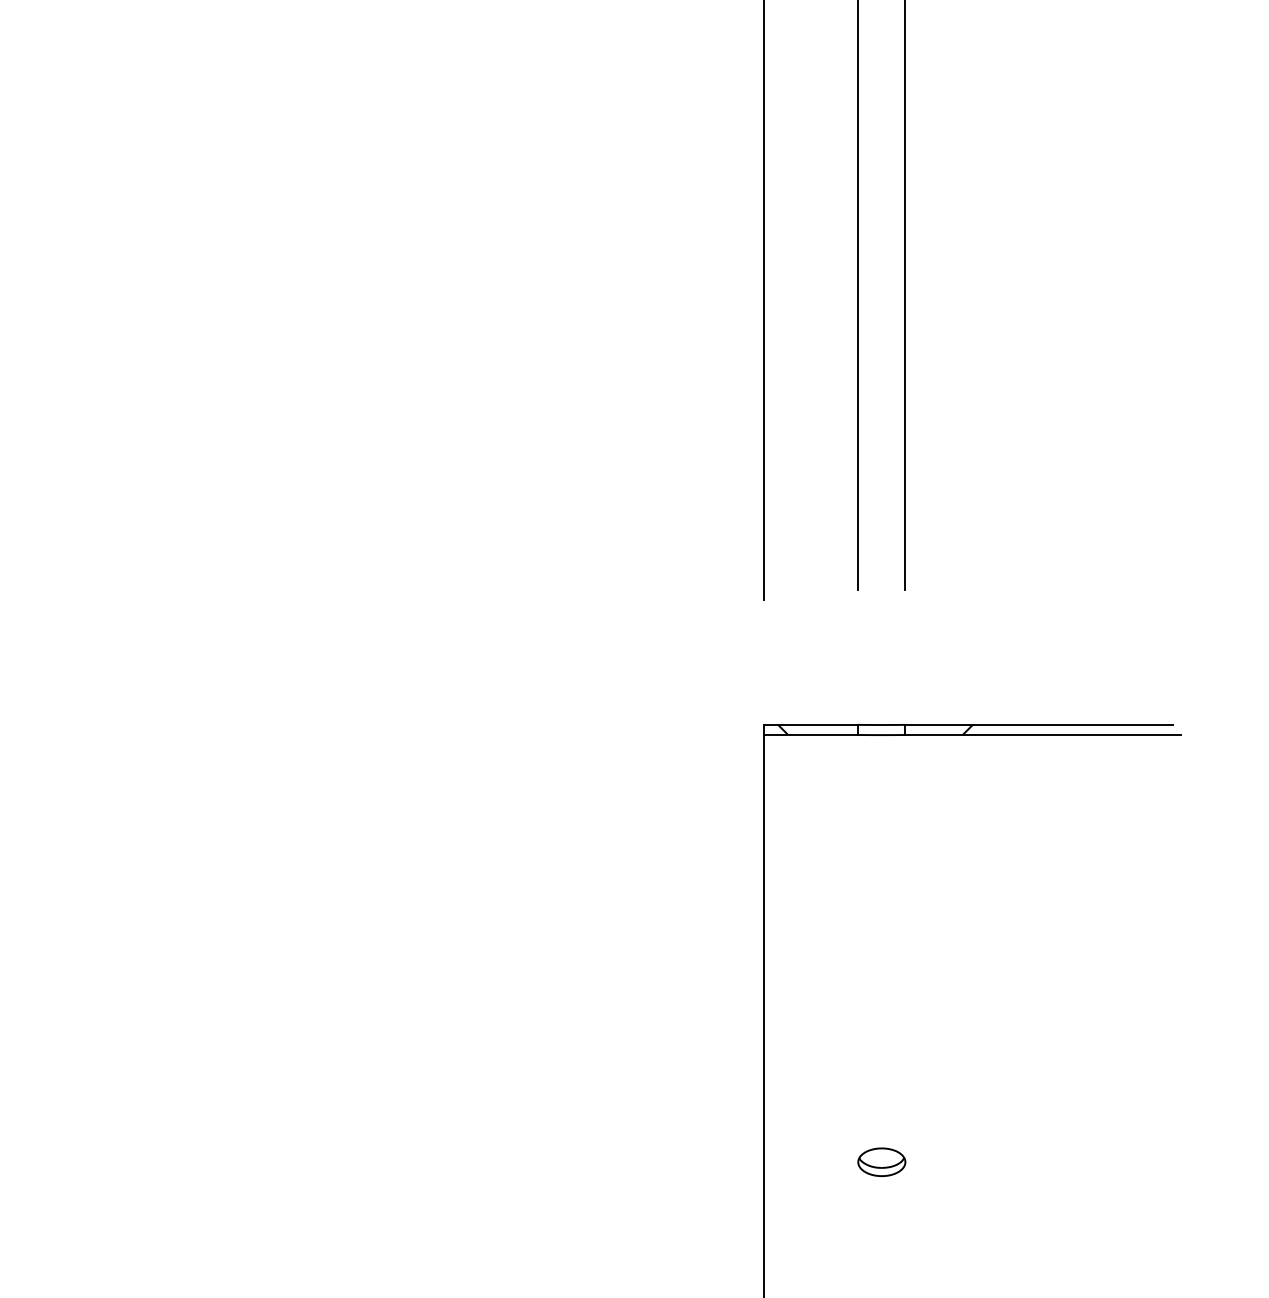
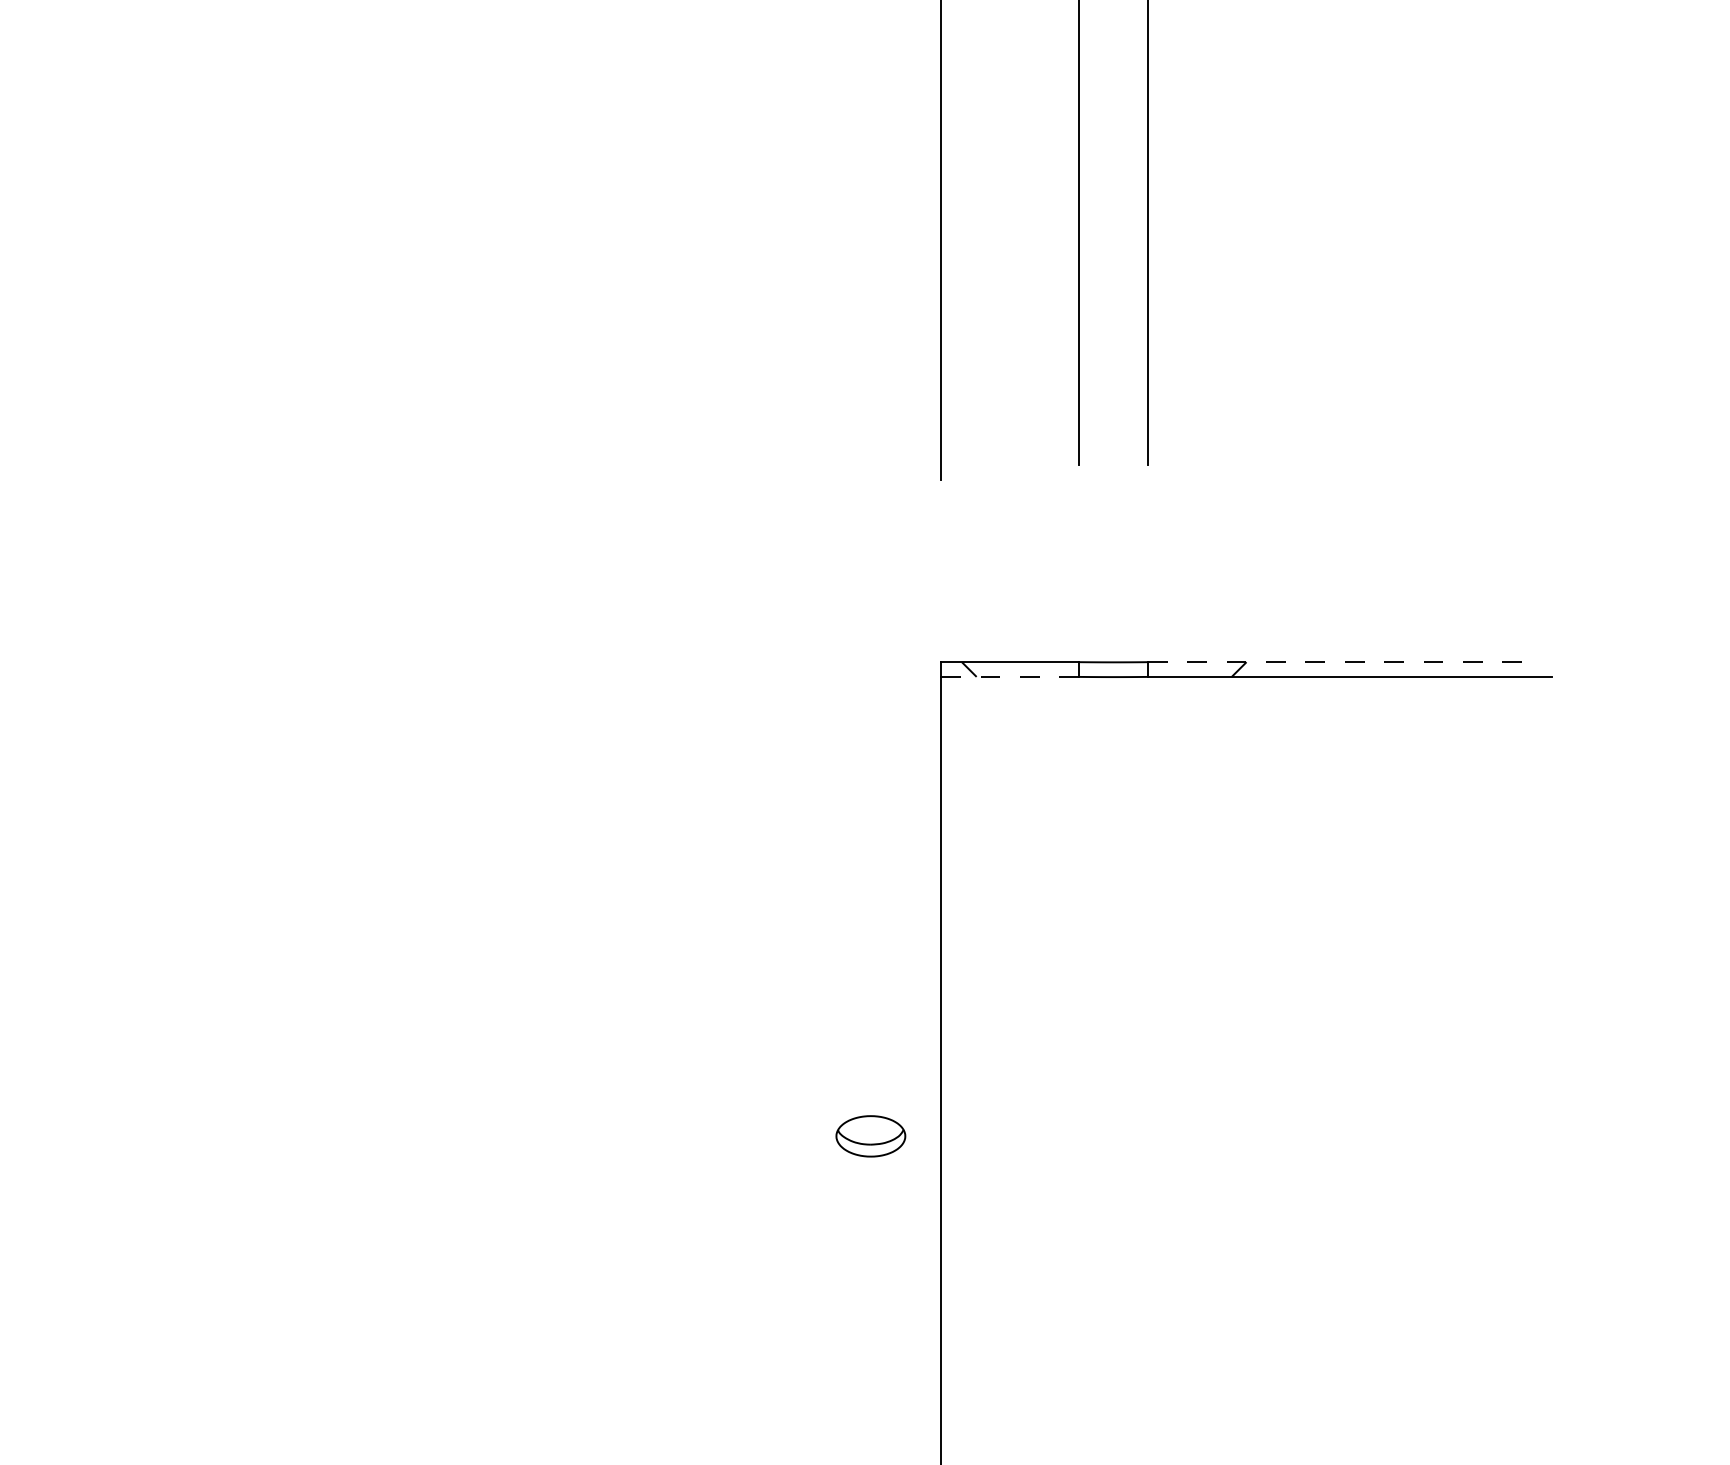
line: (1039, 724) -> (1344, 661), solid -> dashed
line: (811, 734) -> (1010, 676), solid -> dashed
part: (881, 1161) -> (870, 1135), moved

